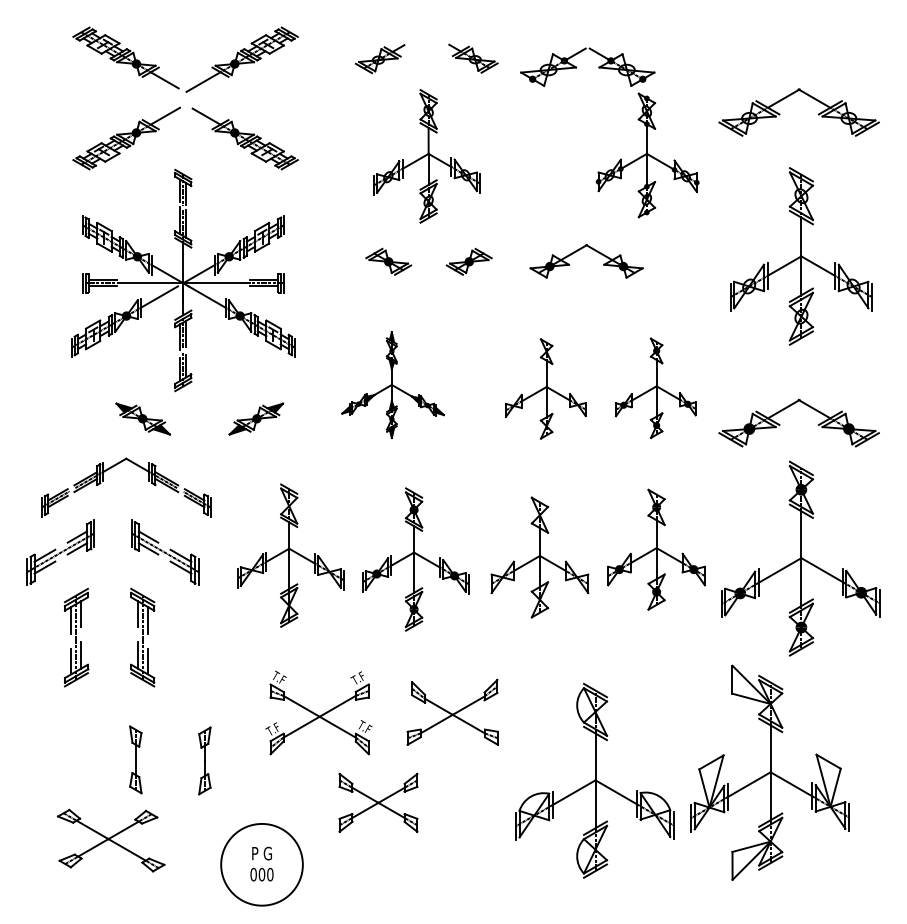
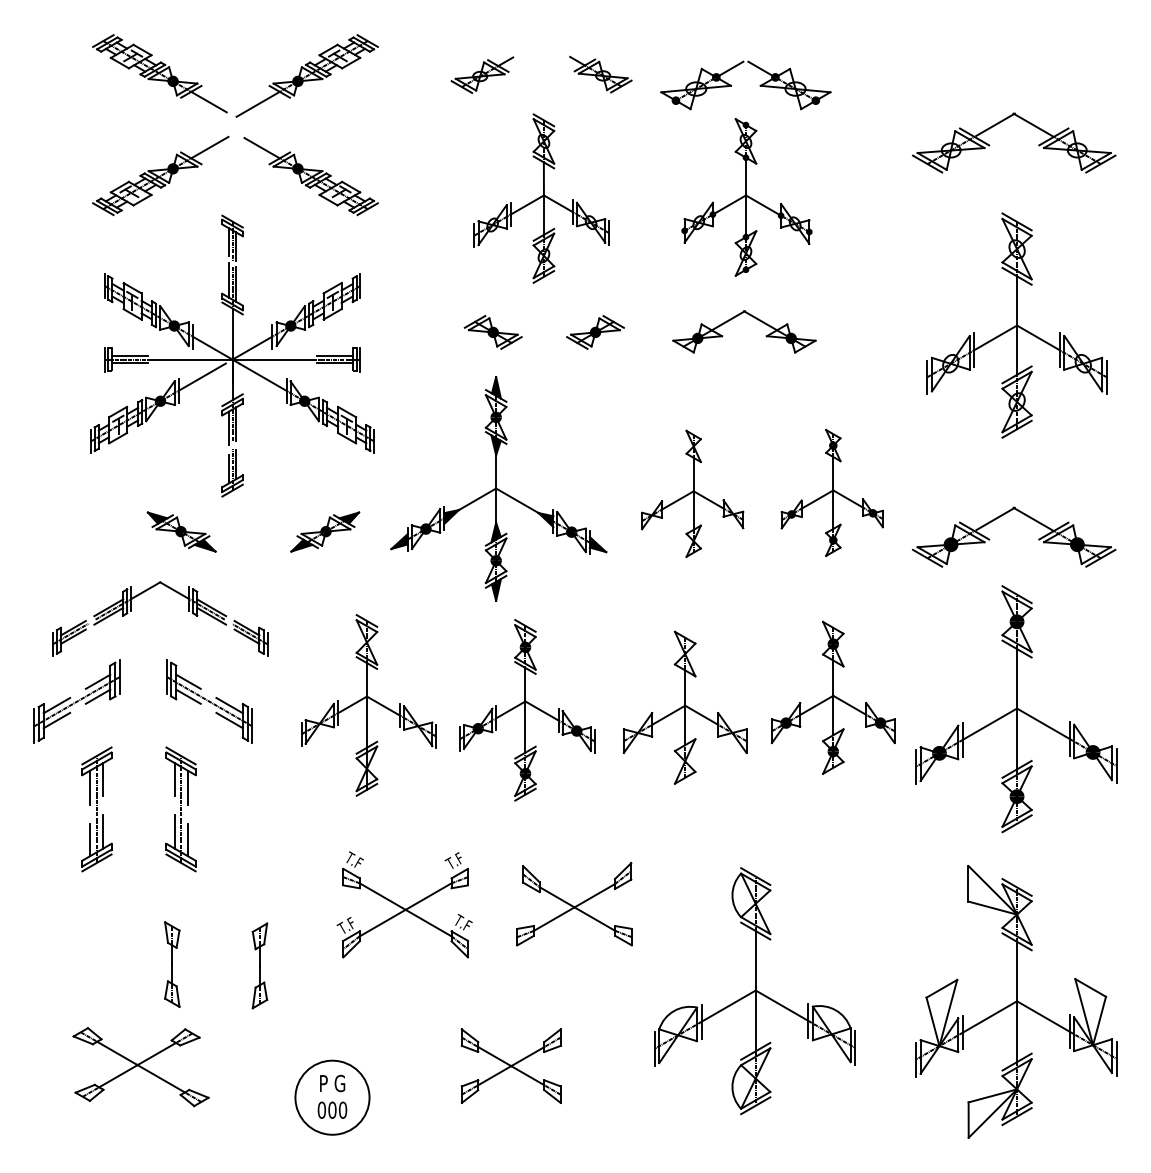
part: (647, 155) -> (746, 197), moved
part: (392, 384) -> (498, 488), size x1.67
part: (770, 772) -> (1016, 1001), moved
part: (377, 802) -> (510, 1065), moved
circle: (262, 864) -> (332, 1097), size x0.71

